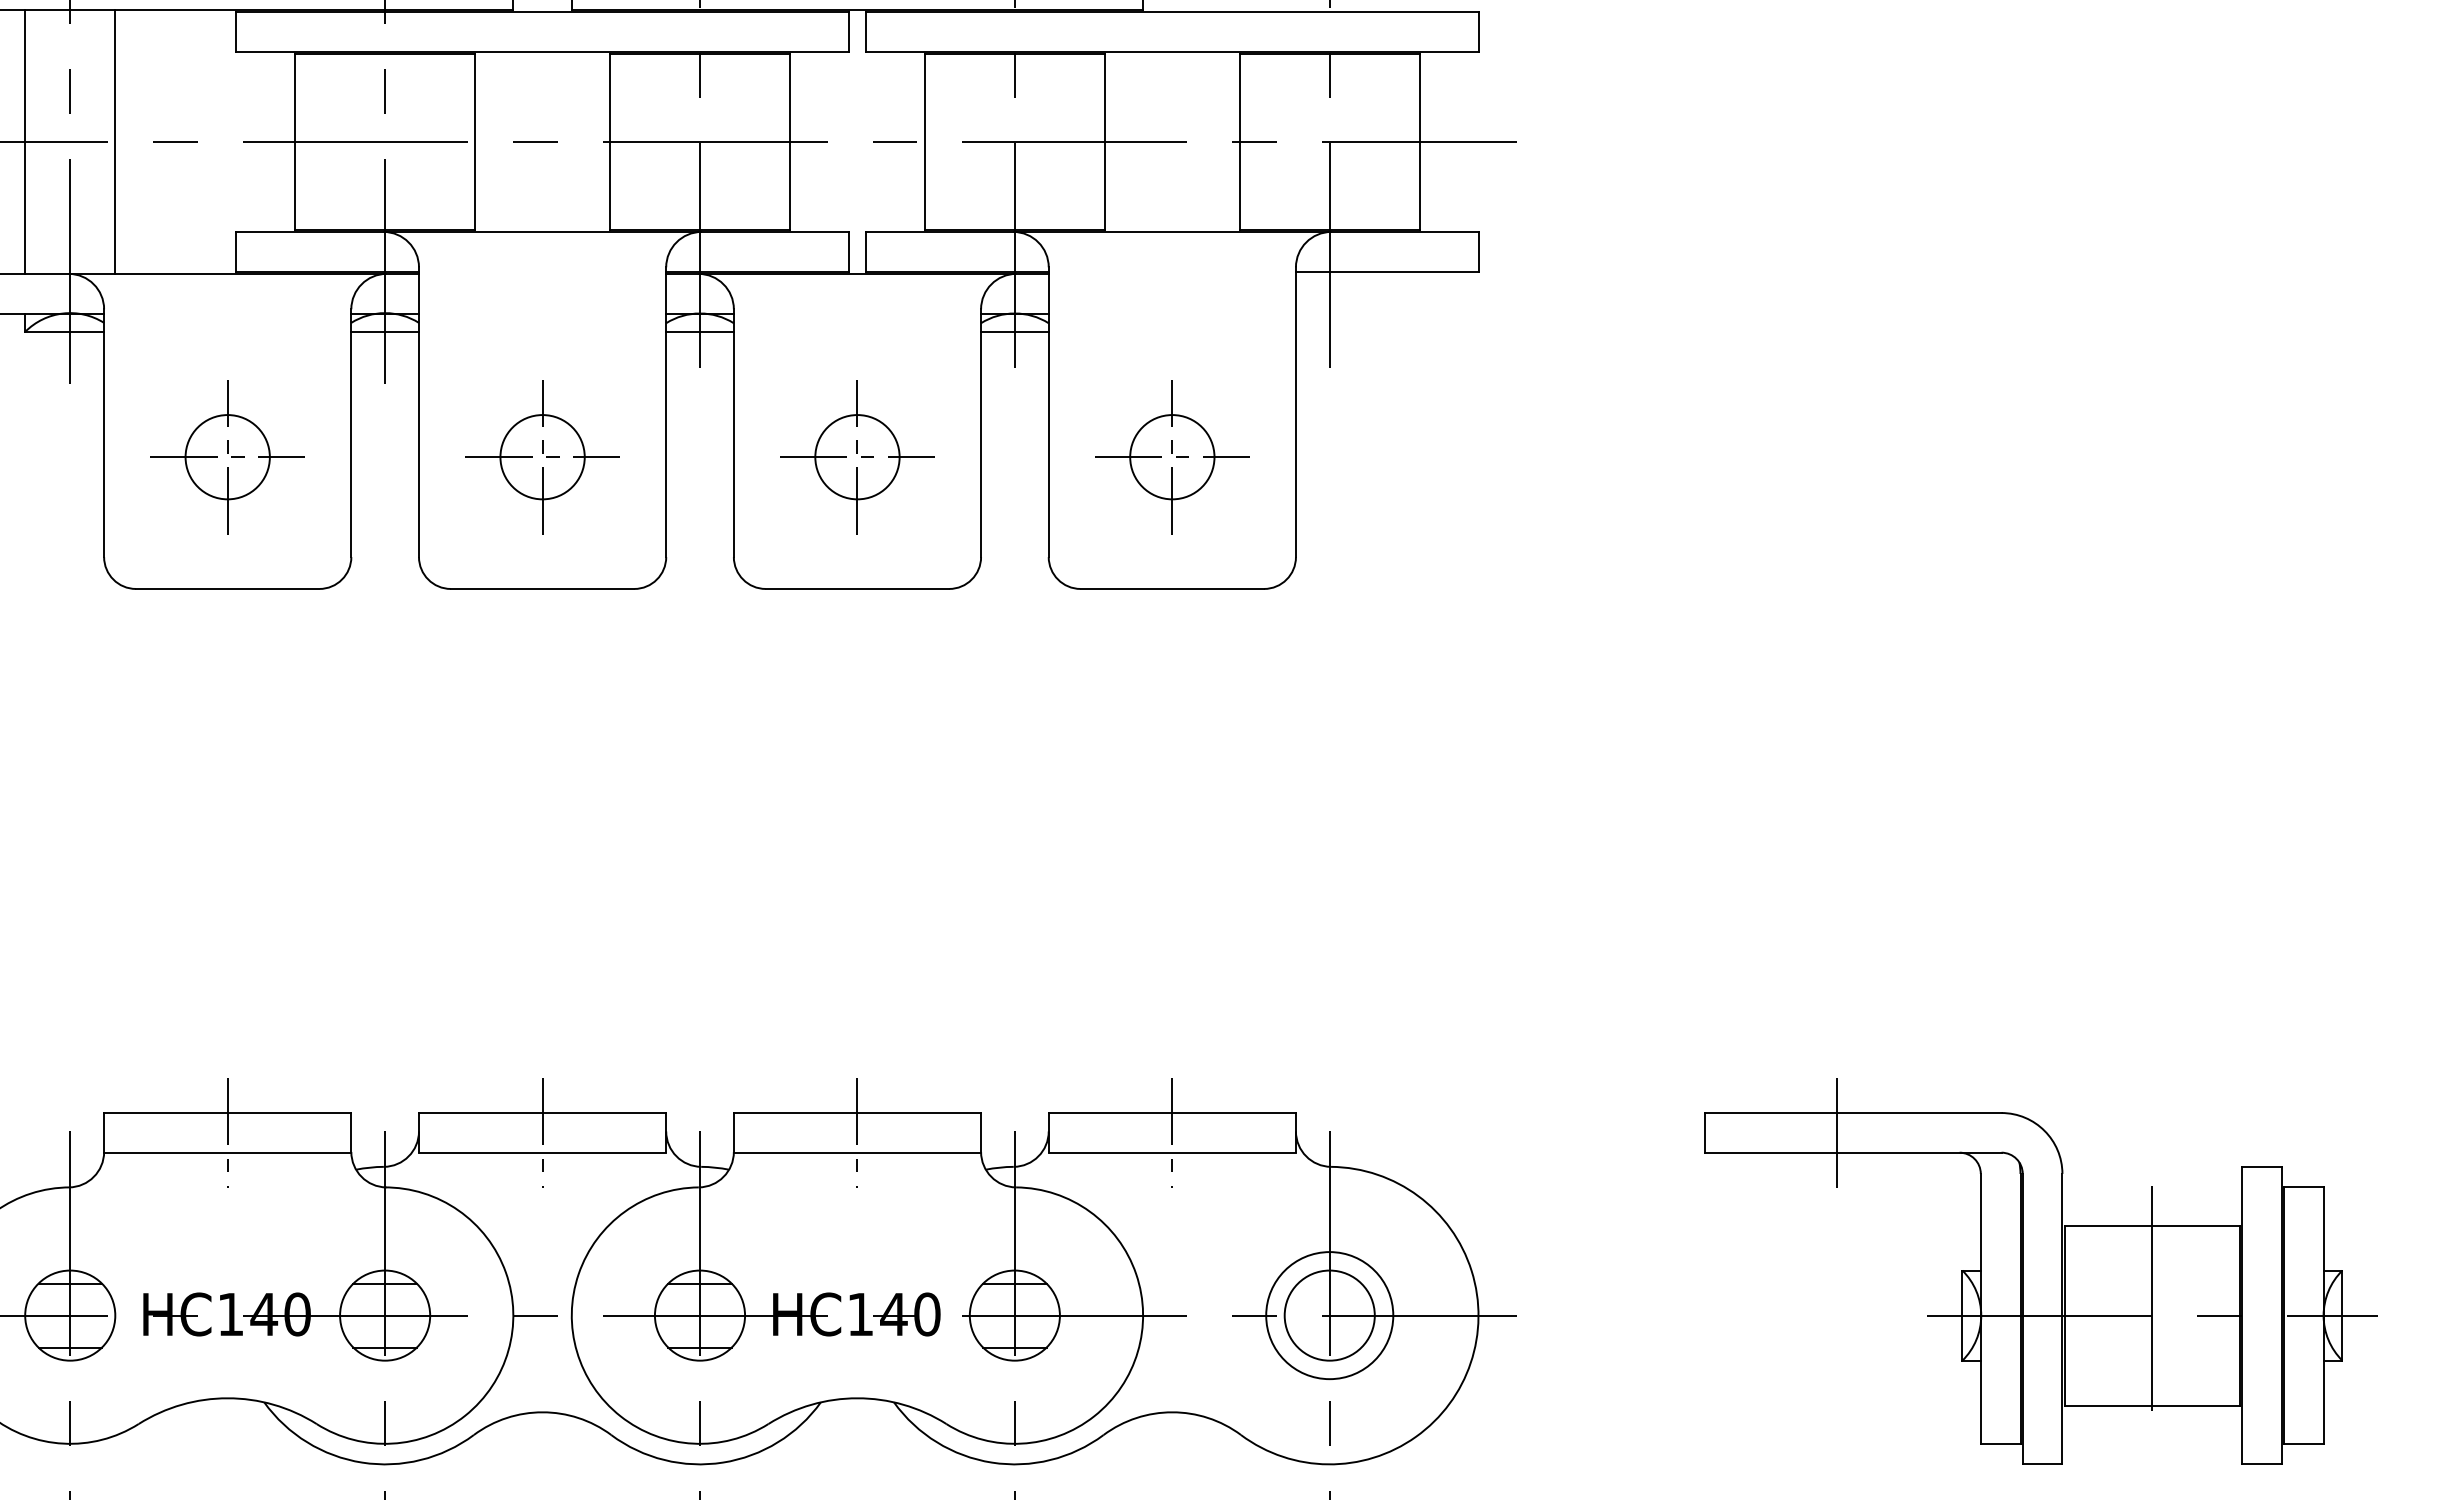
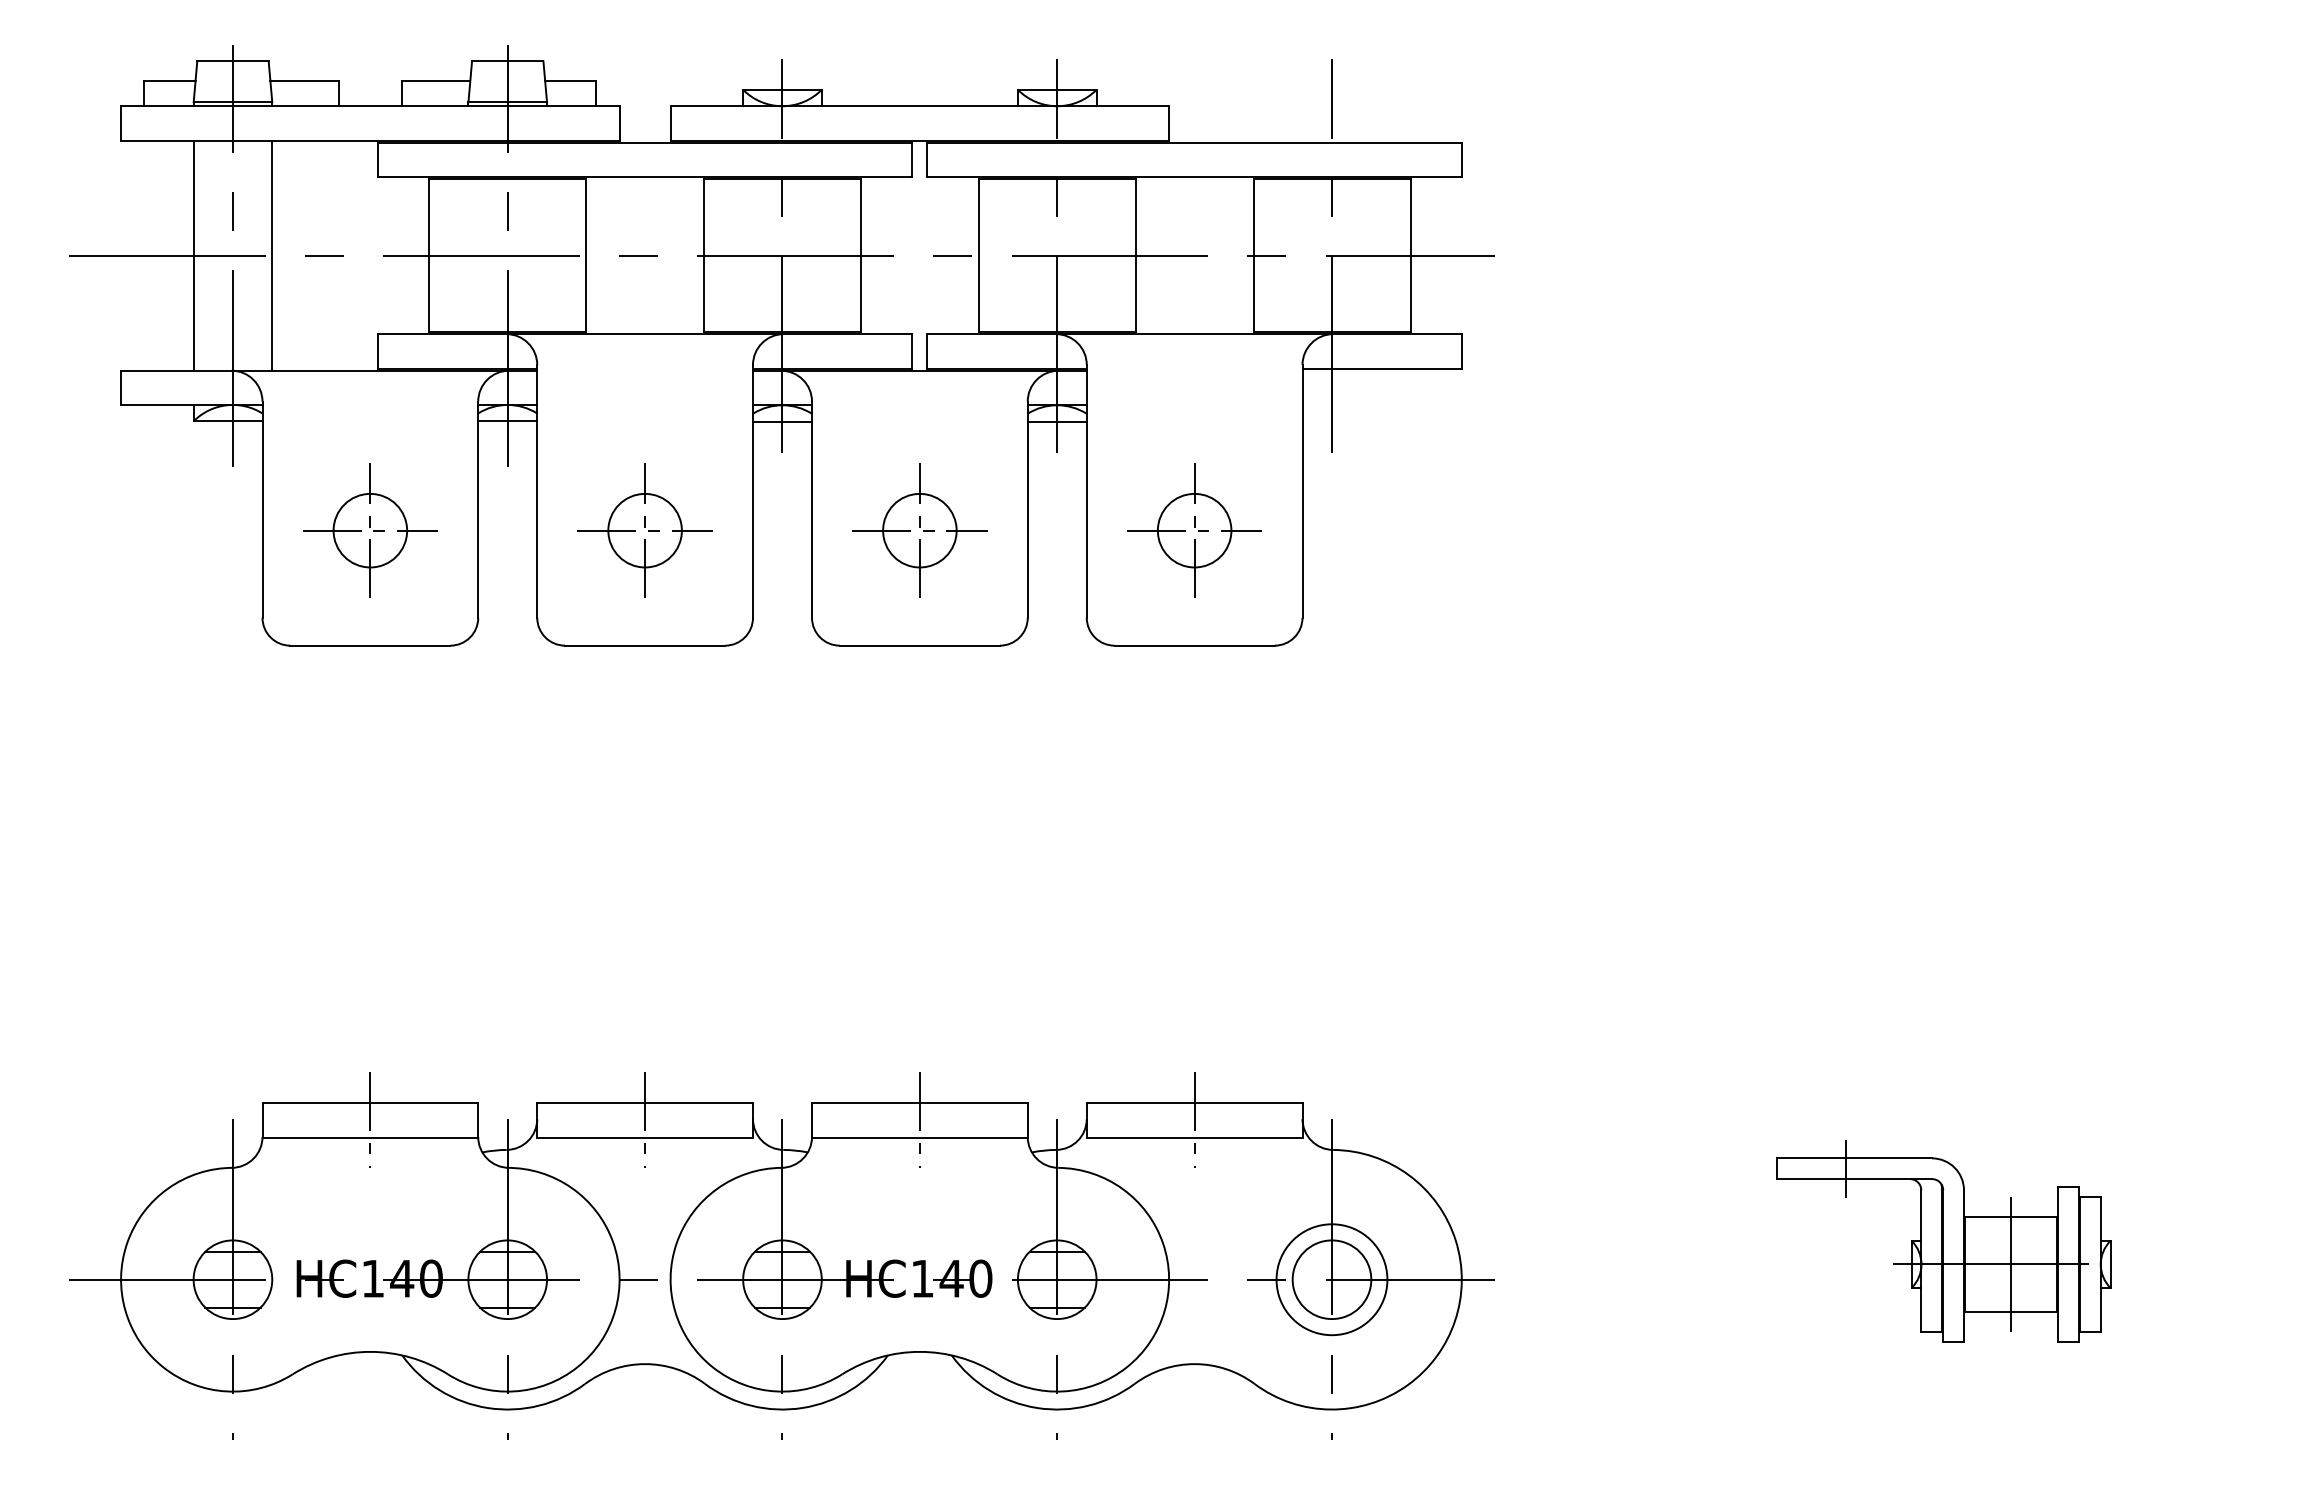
part: (2040, 1271) -> (1952, 1241), size x0.6

